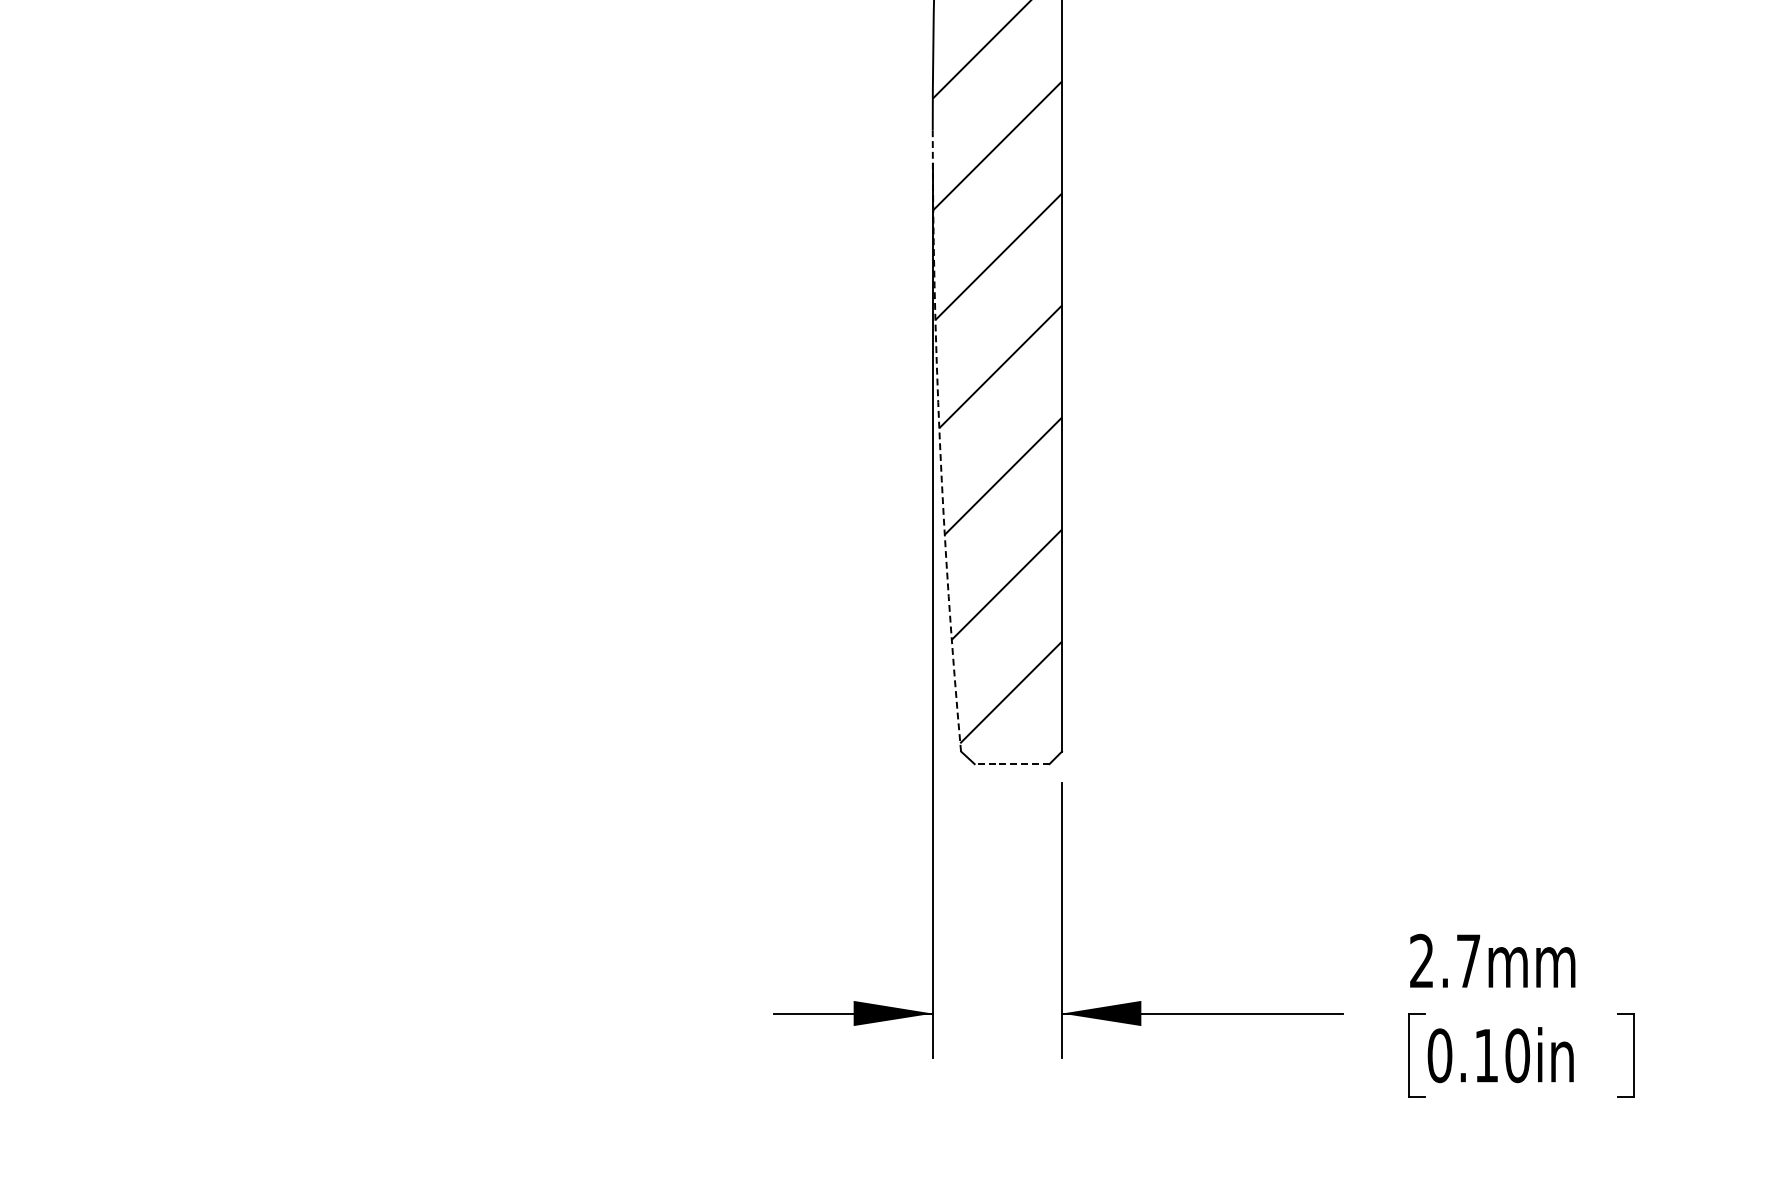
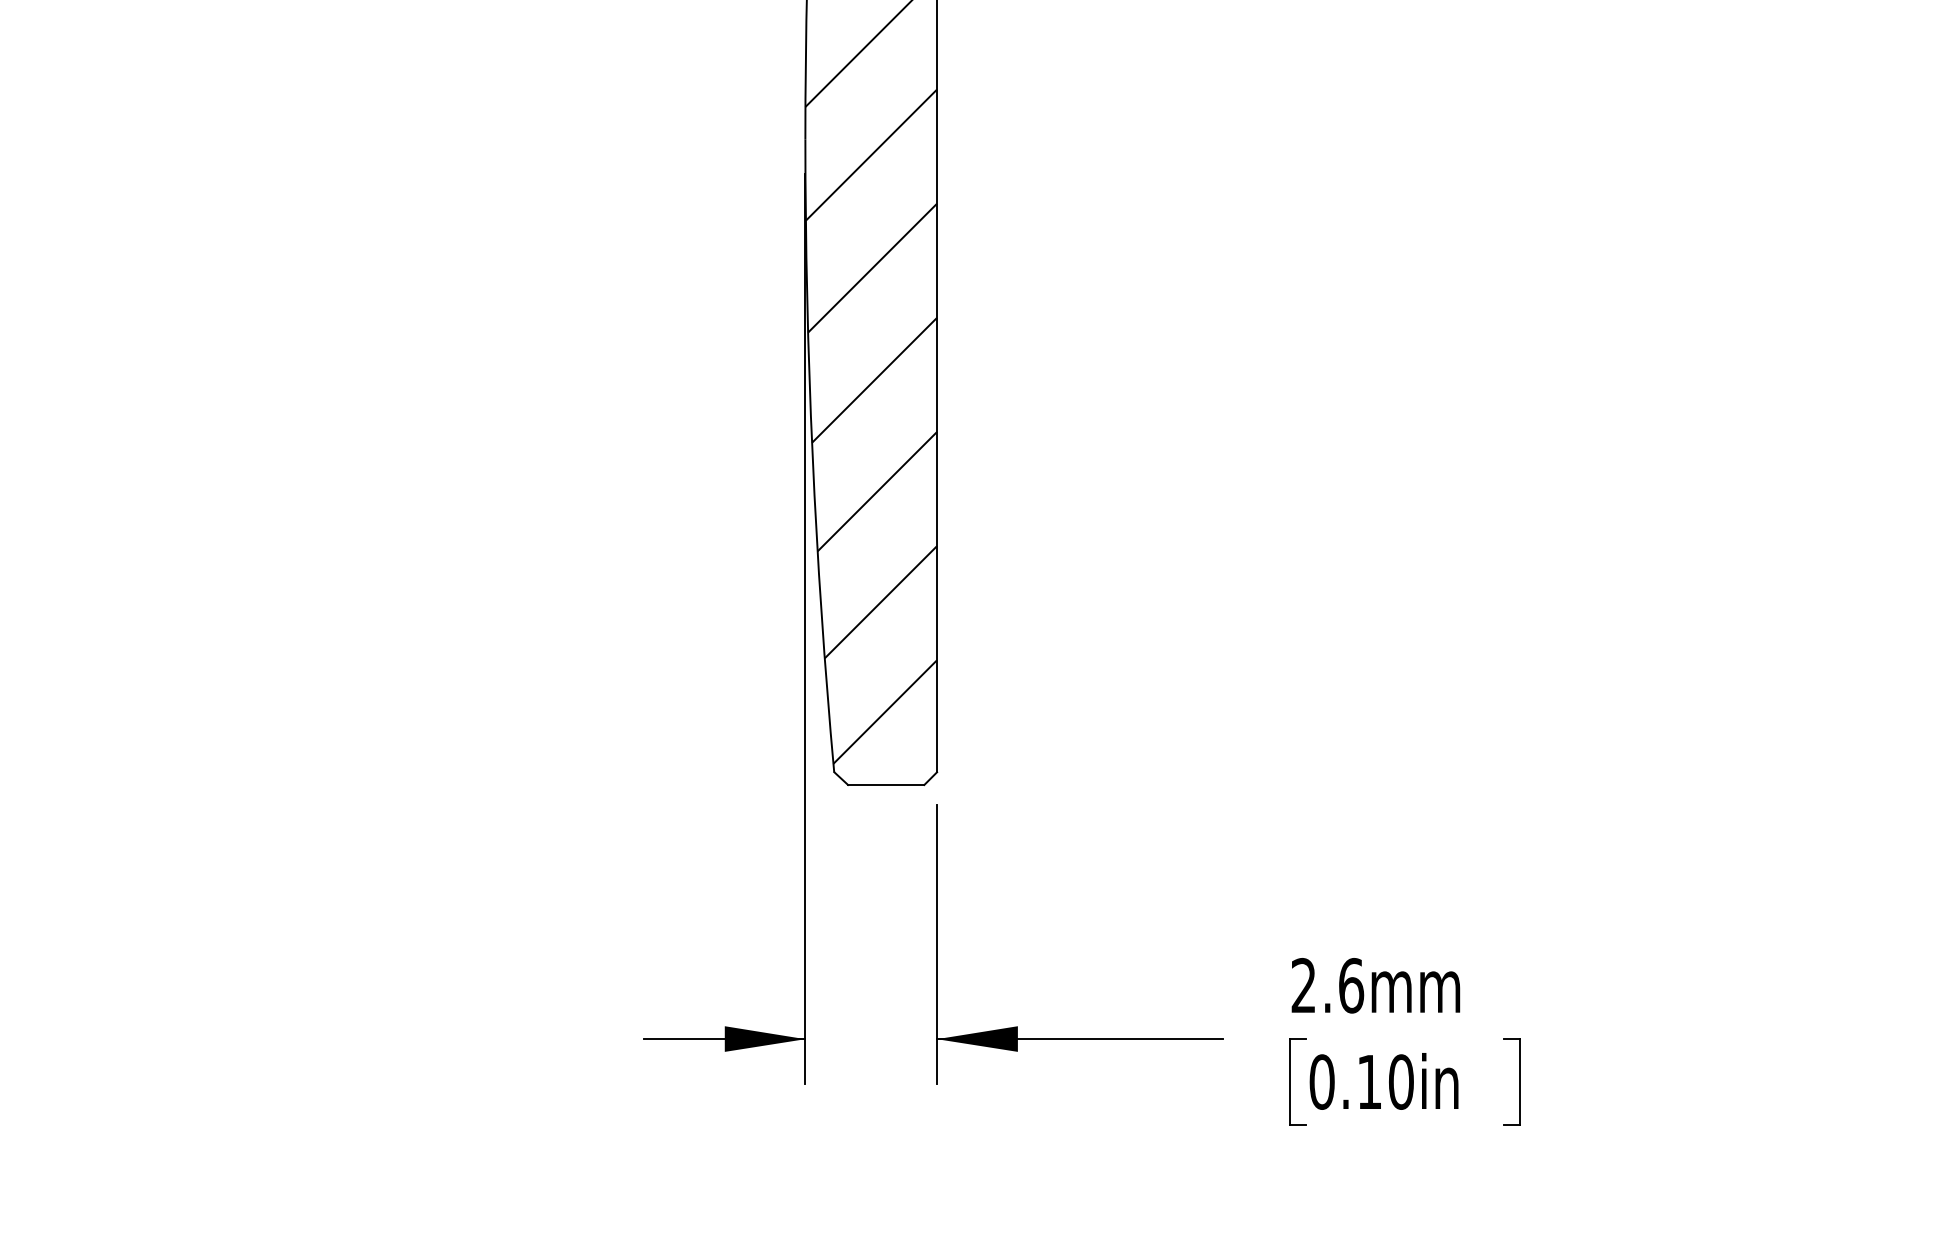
arc: (939, 441) -> (812, 456), dashed -> solid
line: (1011, 763) -> (885, 784), dashed -> solid
text: (1468, 960) -> (1351, 985), 2.7mm -> 2.6mm

